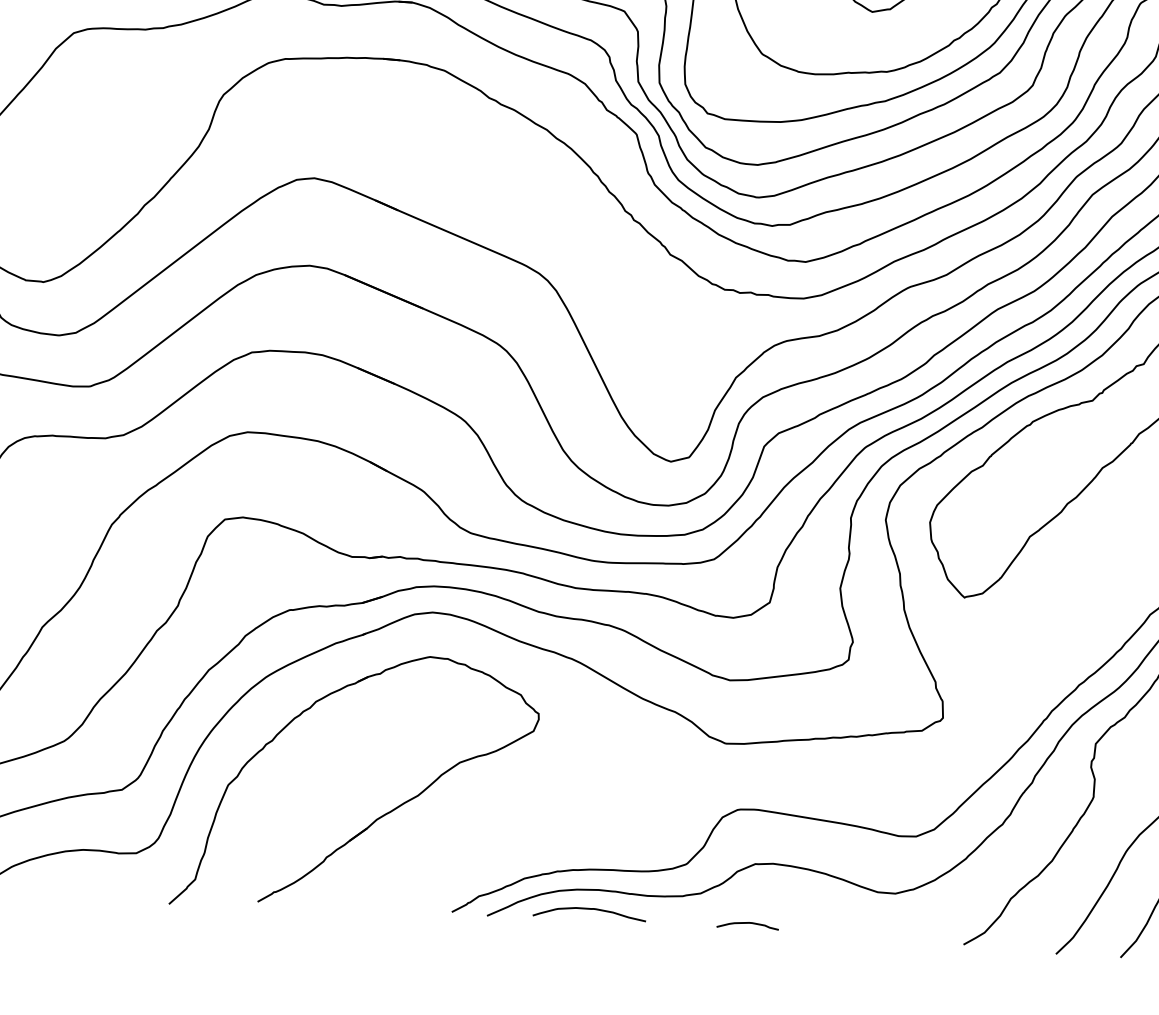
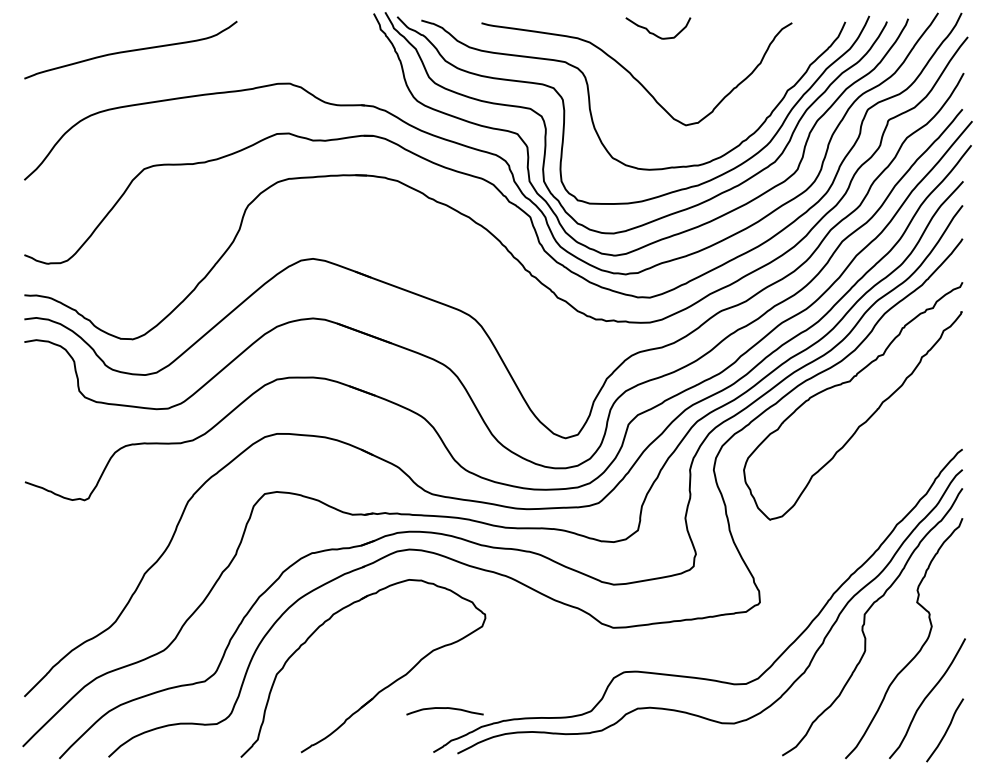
curve: (589, 909) -> (444, 708), moved
curve: (747, 923) -> (634, 749), removed

